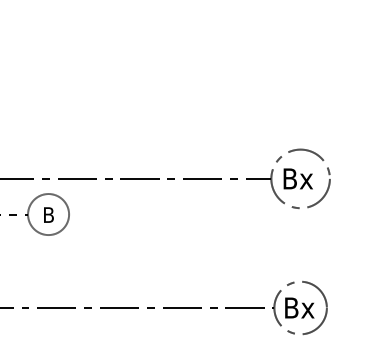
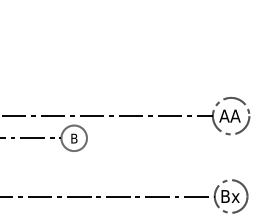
text: (297, 177) -> (229, 115), Bx -> AA

